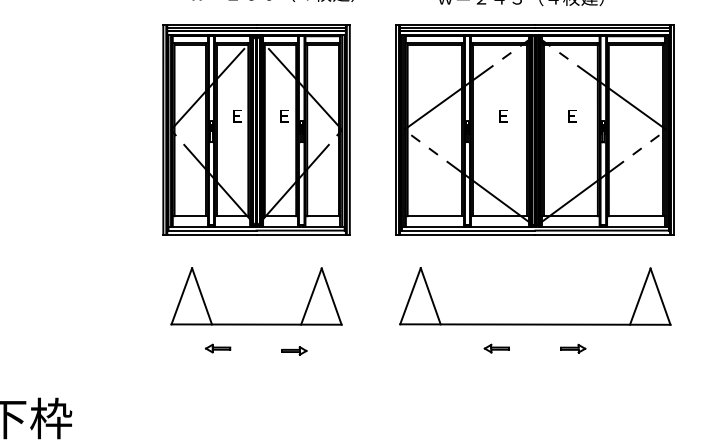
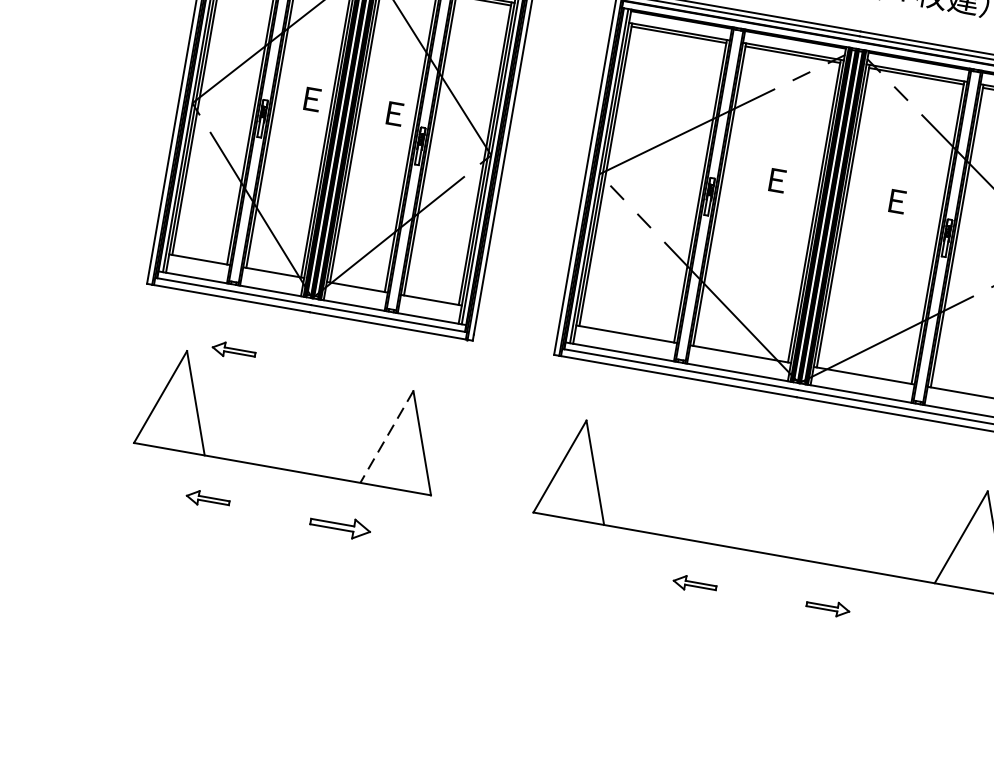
part: (217, 263) -> (232, 350), added
line: (311, 296) -> (387, 436), solid -> dashed
part: (294, 350) -> (340, 526), size x1.4

